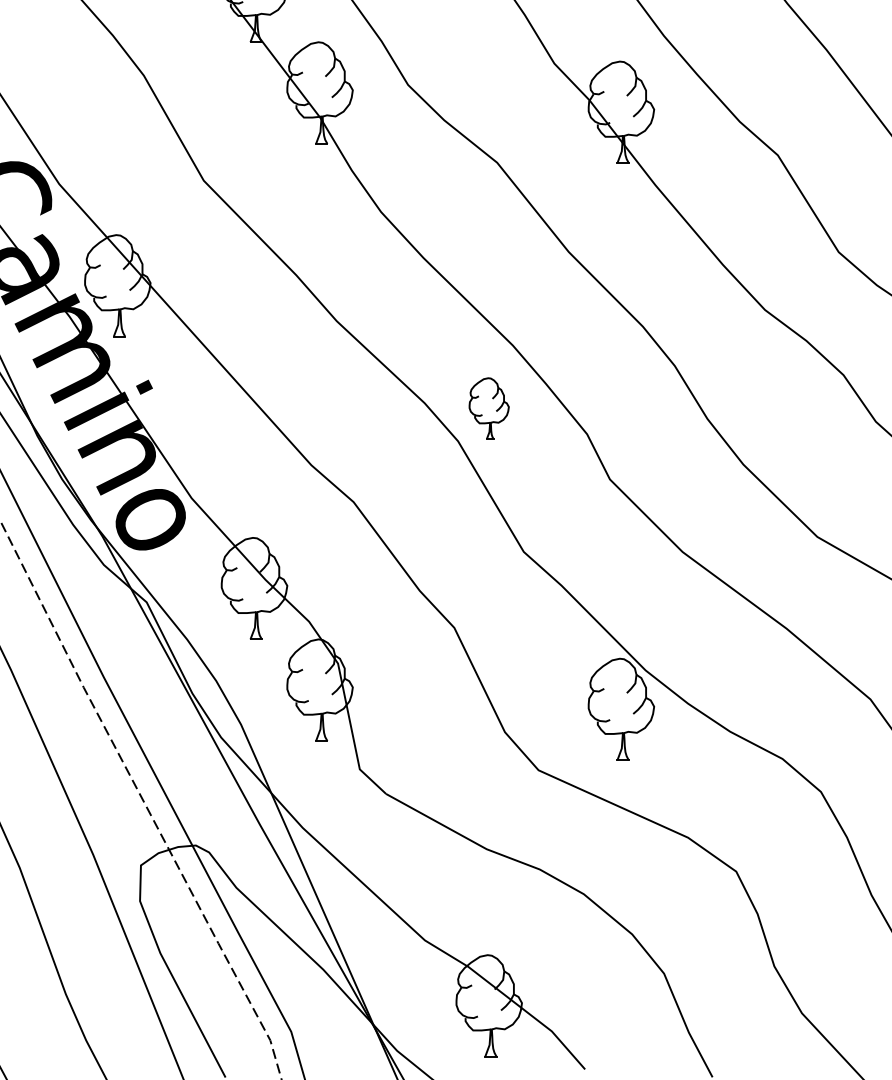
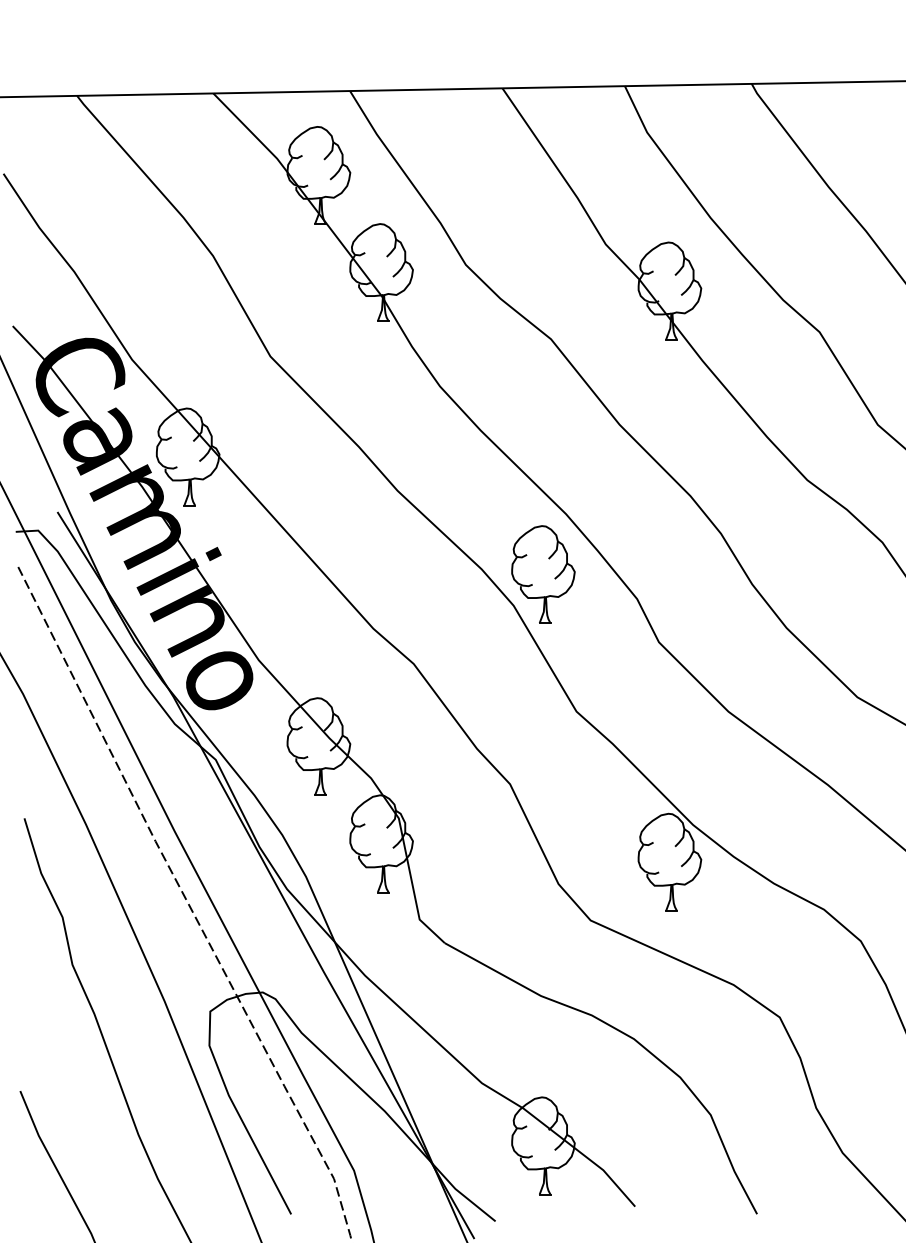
part: (489, 408) -> (543, 574), size x1.67

